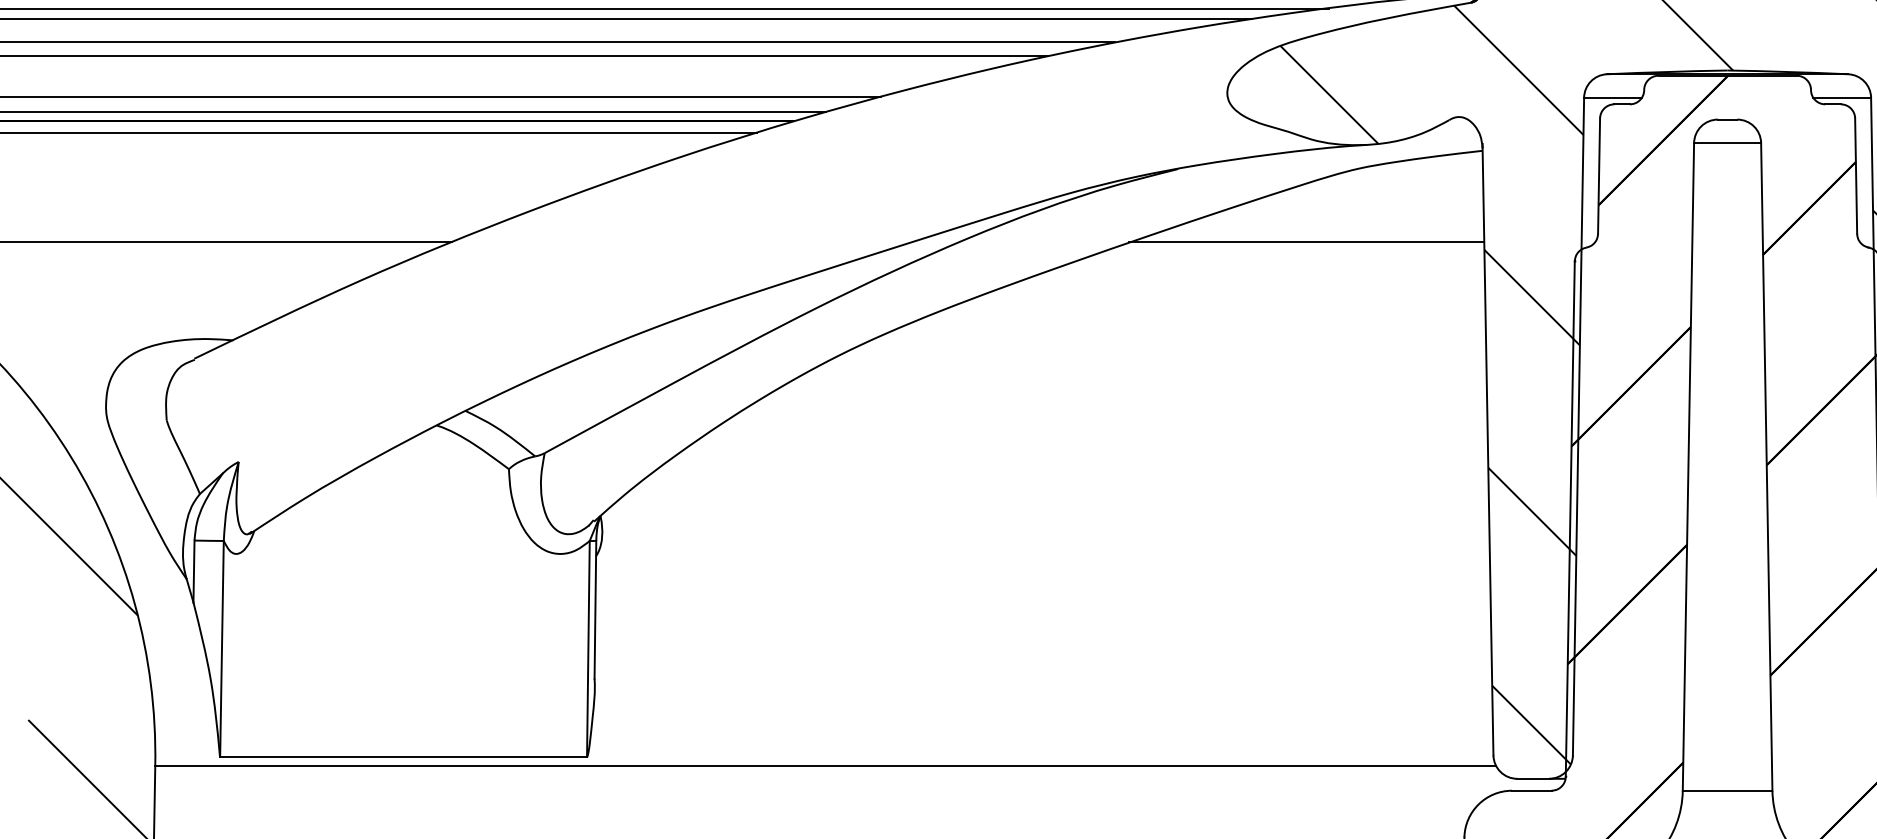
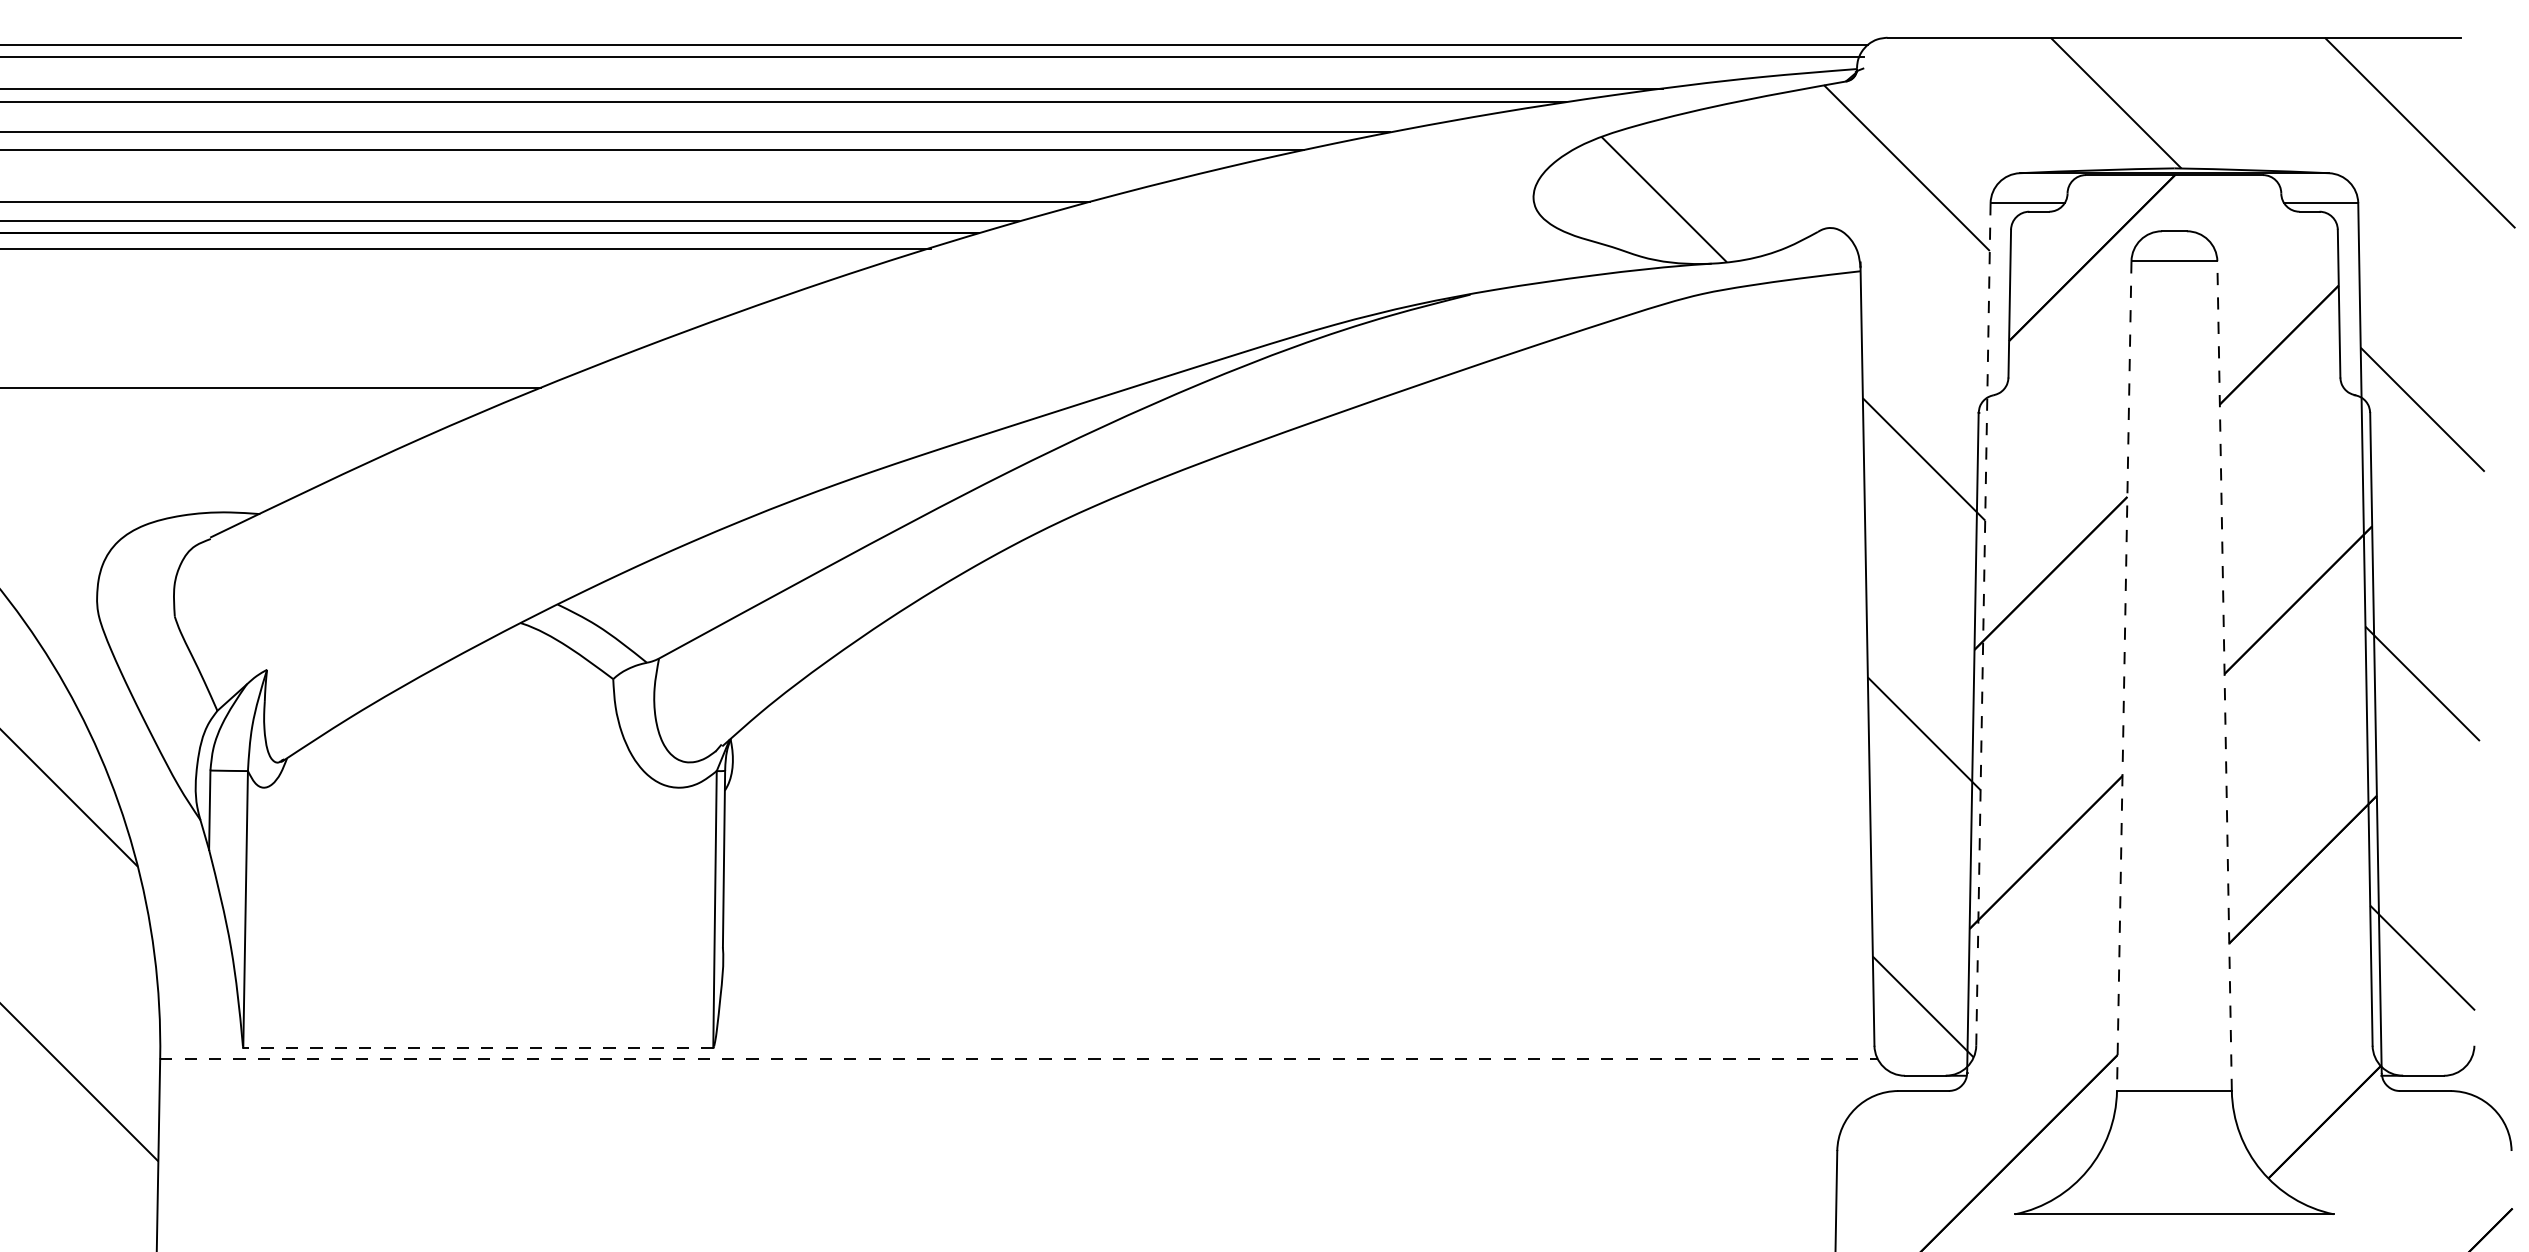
line: (1306, 242) -> (1634, 388), removed
line: (1578, 426) -> (1983, 624), solid -> dashed
line: (1688, 467) -> (2124, 676), solid -> dashed
line: (1766, 467) -> (2224, 676), solid -> dashed
line: (403, 756) -> (478, 1047), solid -> dashed
line: (826, 766) -> (1019, 1059), solid -> dashed

